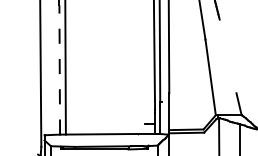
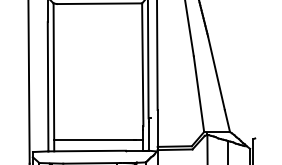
line: (228, 56) -> (216, 73), added
line: (60, 69) -> (48, 86), dashed -> solid
line: (105, 123) -> (93, 140), added

